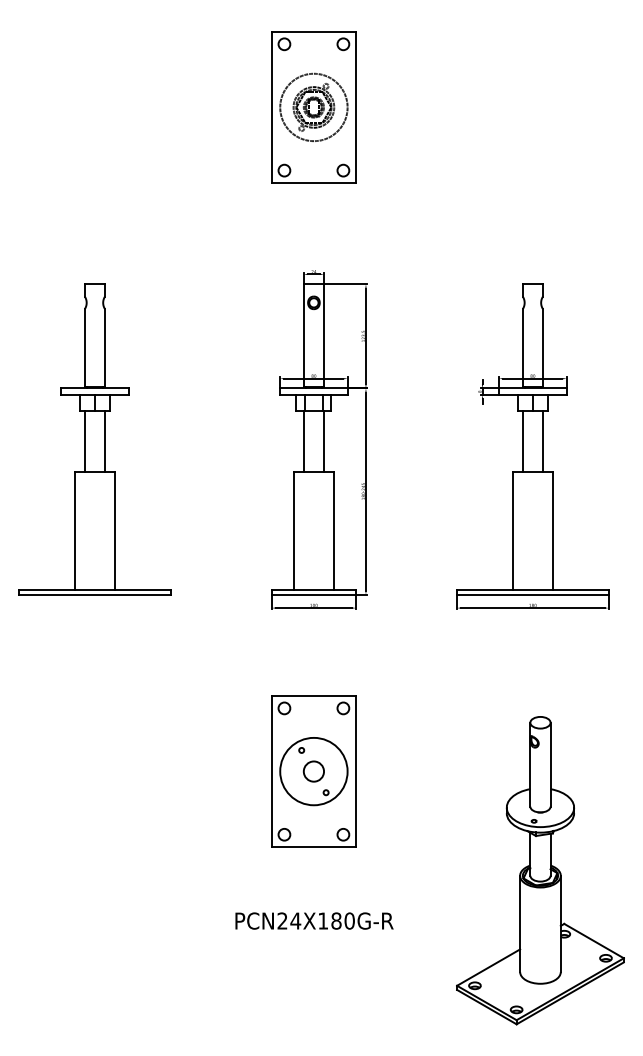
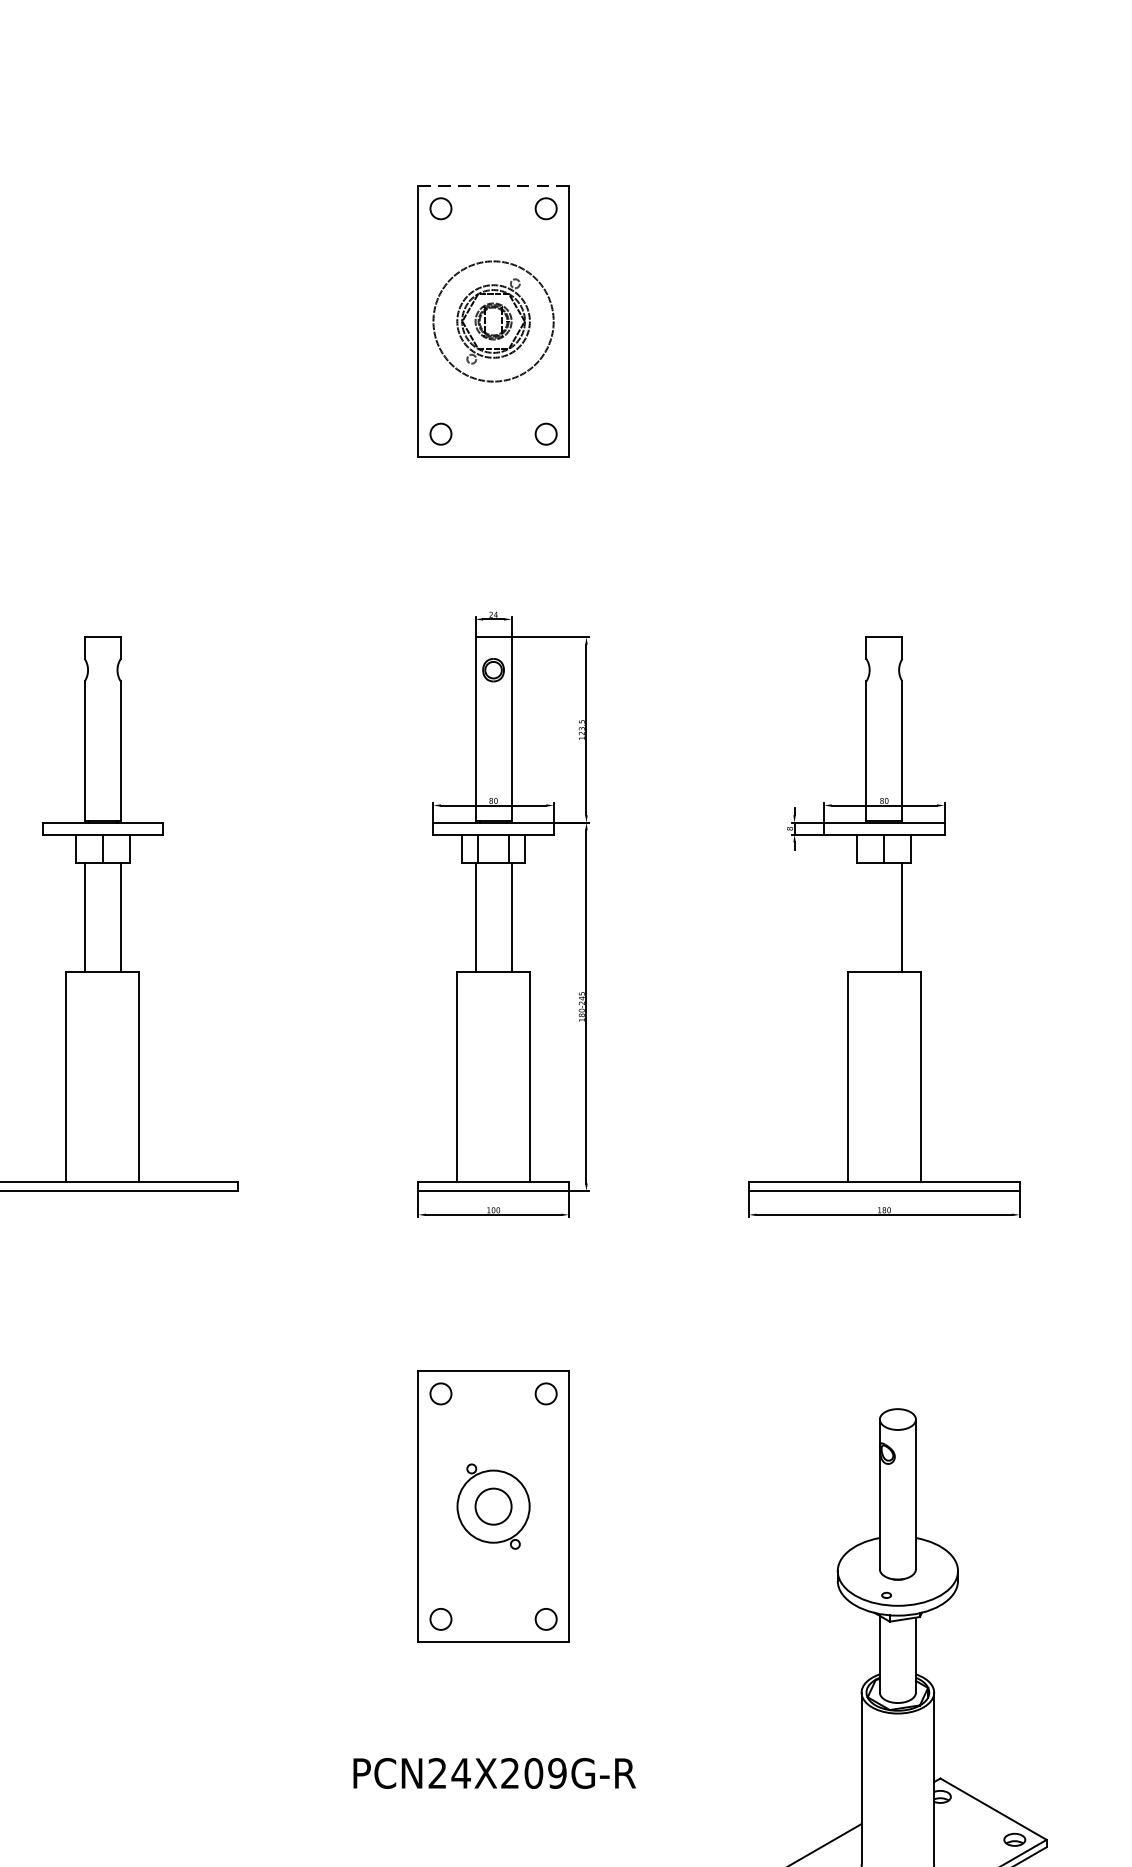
line: (313, 31) -> (492, 185), solid -> dashed
line: (522, 441) -> (865, 917), removed
circle: (313, 771) -> (492, 1506), size x0.6
text: (336, 920) -> (533, 1772), PCN24X180G-R -> PCN24X209G-R

